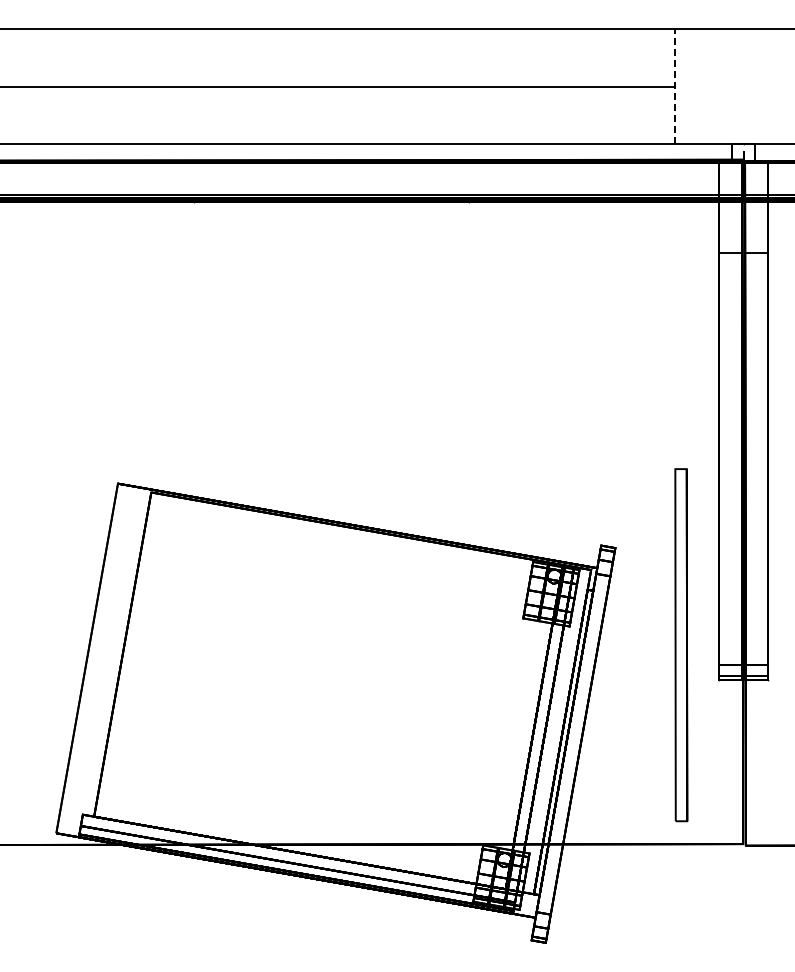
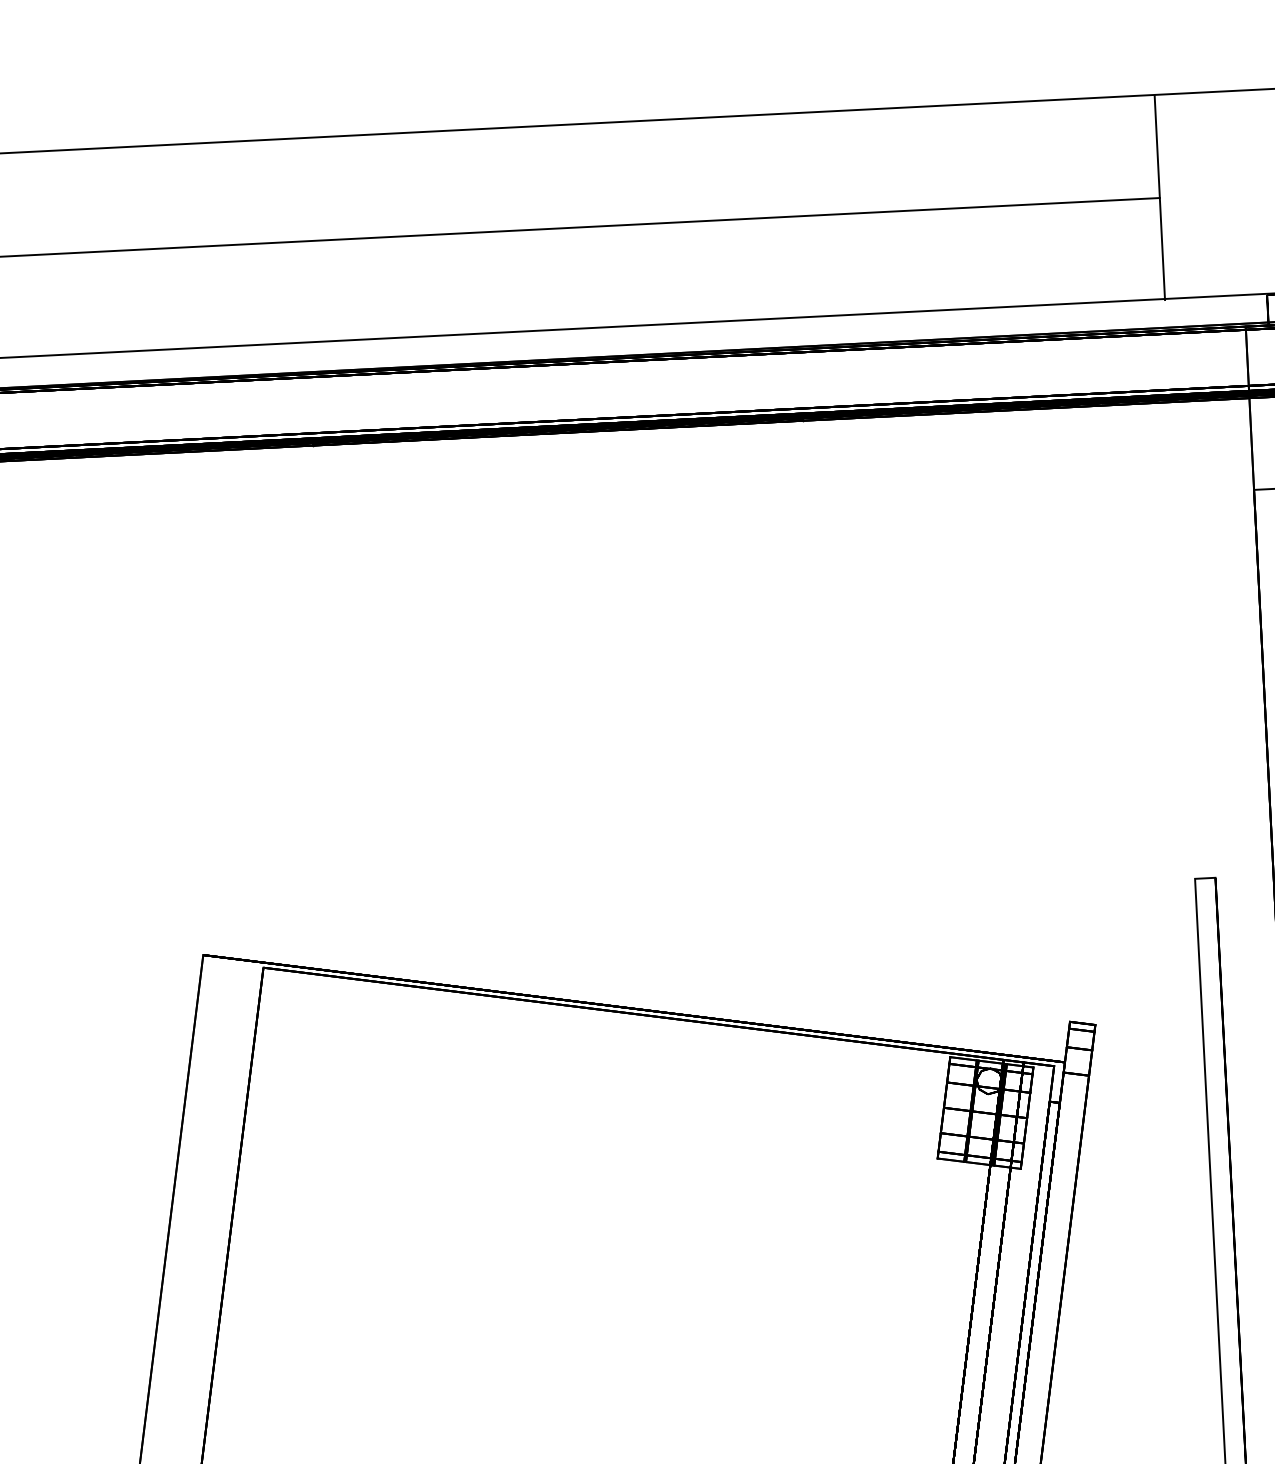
line: (674, 86) -> (1159, 197), dashed -> solid

